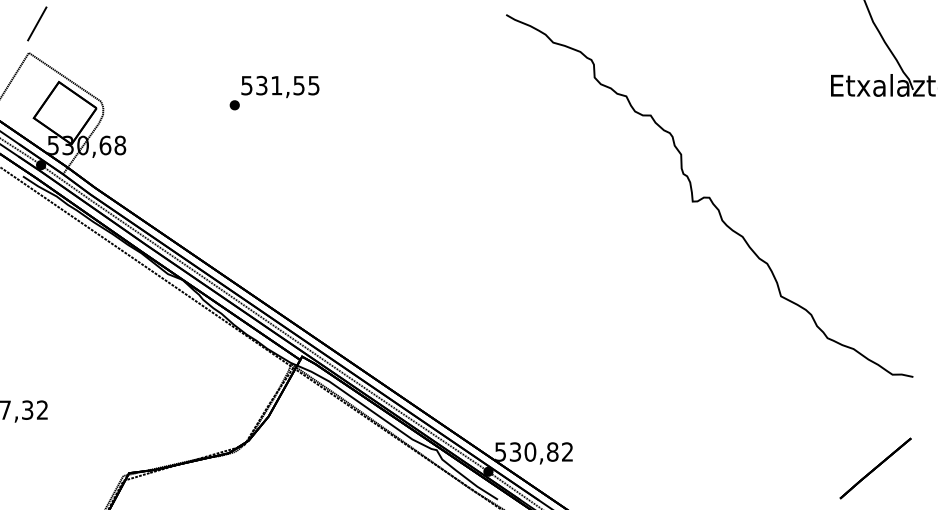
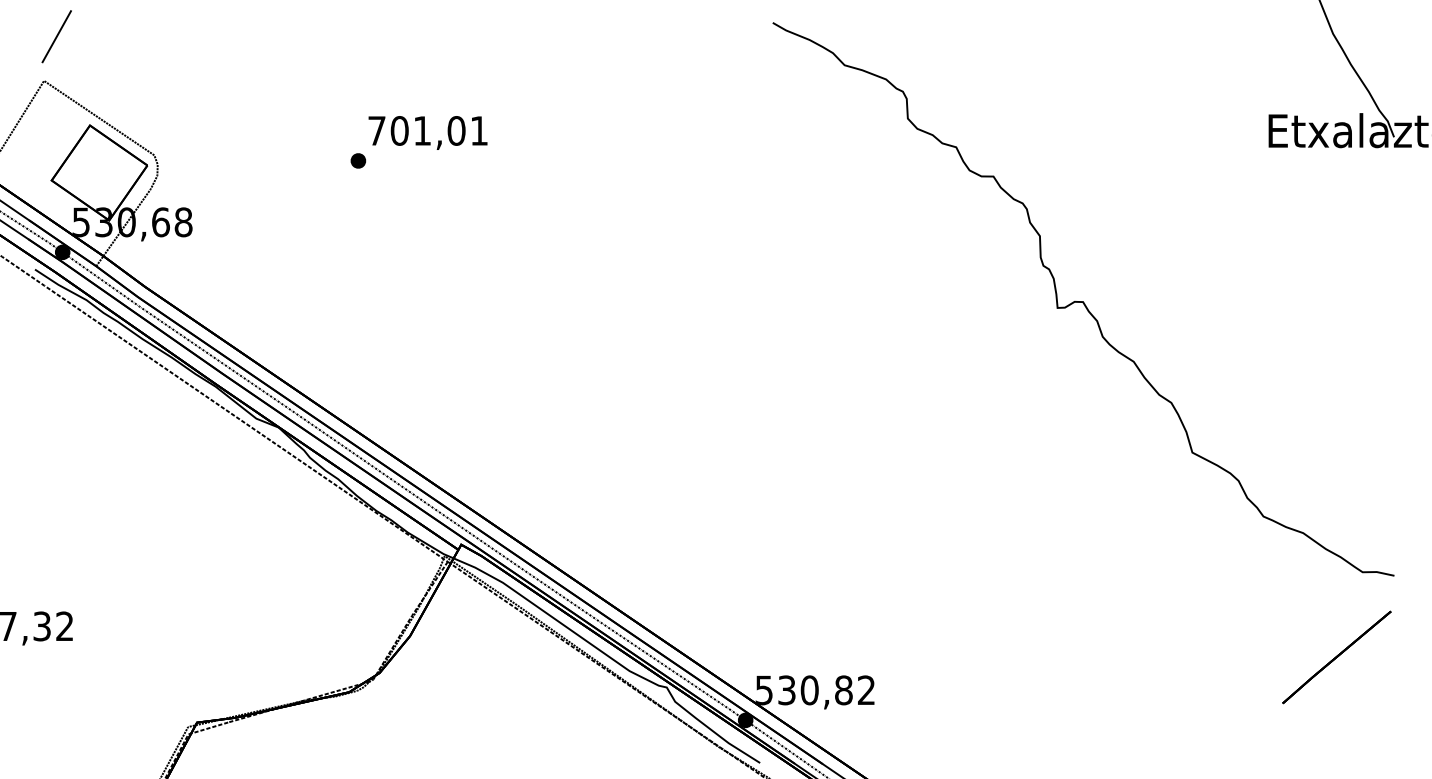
text: (280, 85) -> (428, 130), 531,55 -> 701,01
line: (875, 468) -> (1336, 657), moved

